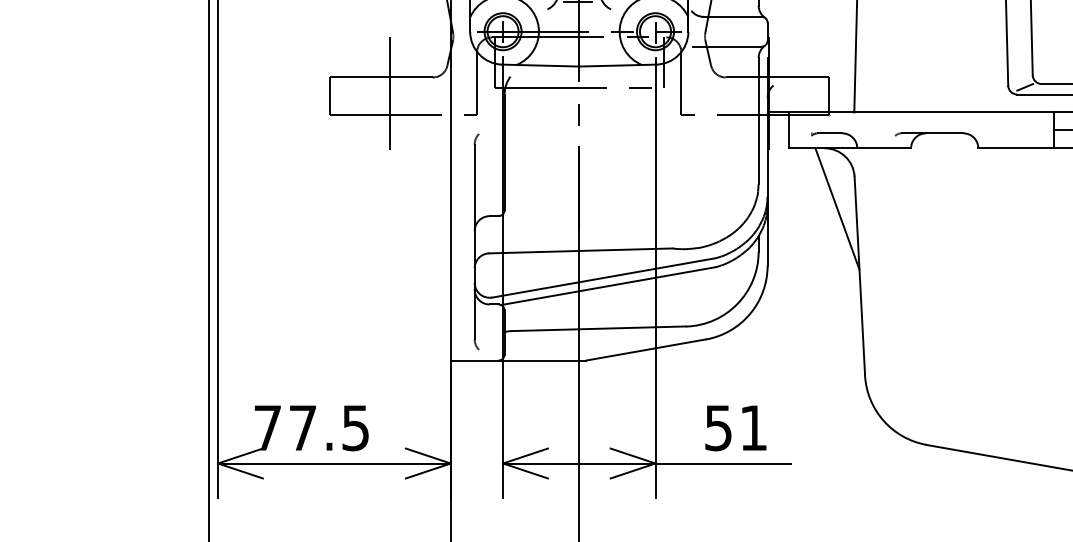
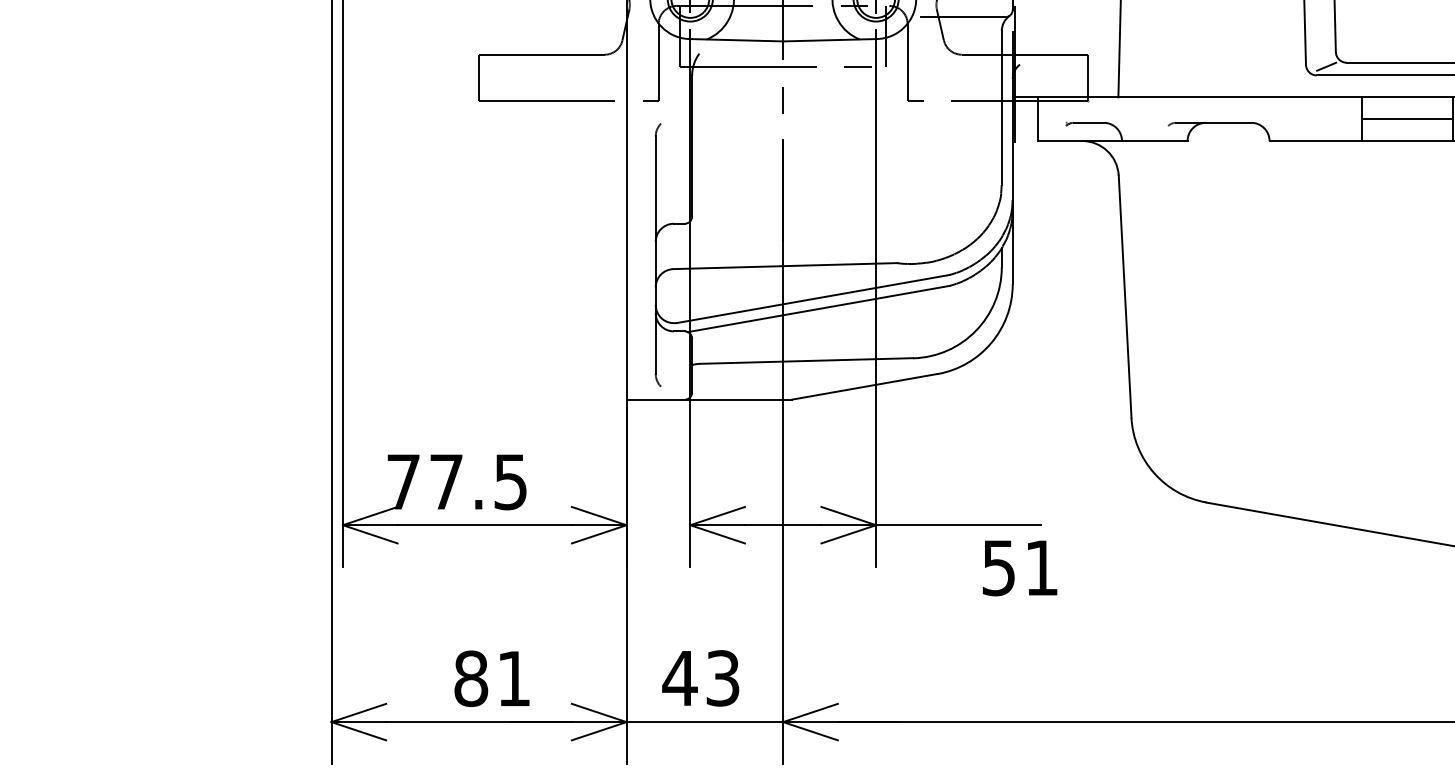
line: (389, 98) -> (551, 80), removed
line: (837, 208) -> (1097, 214), removed
text: (736, 428) -> (1020, 568), moved

